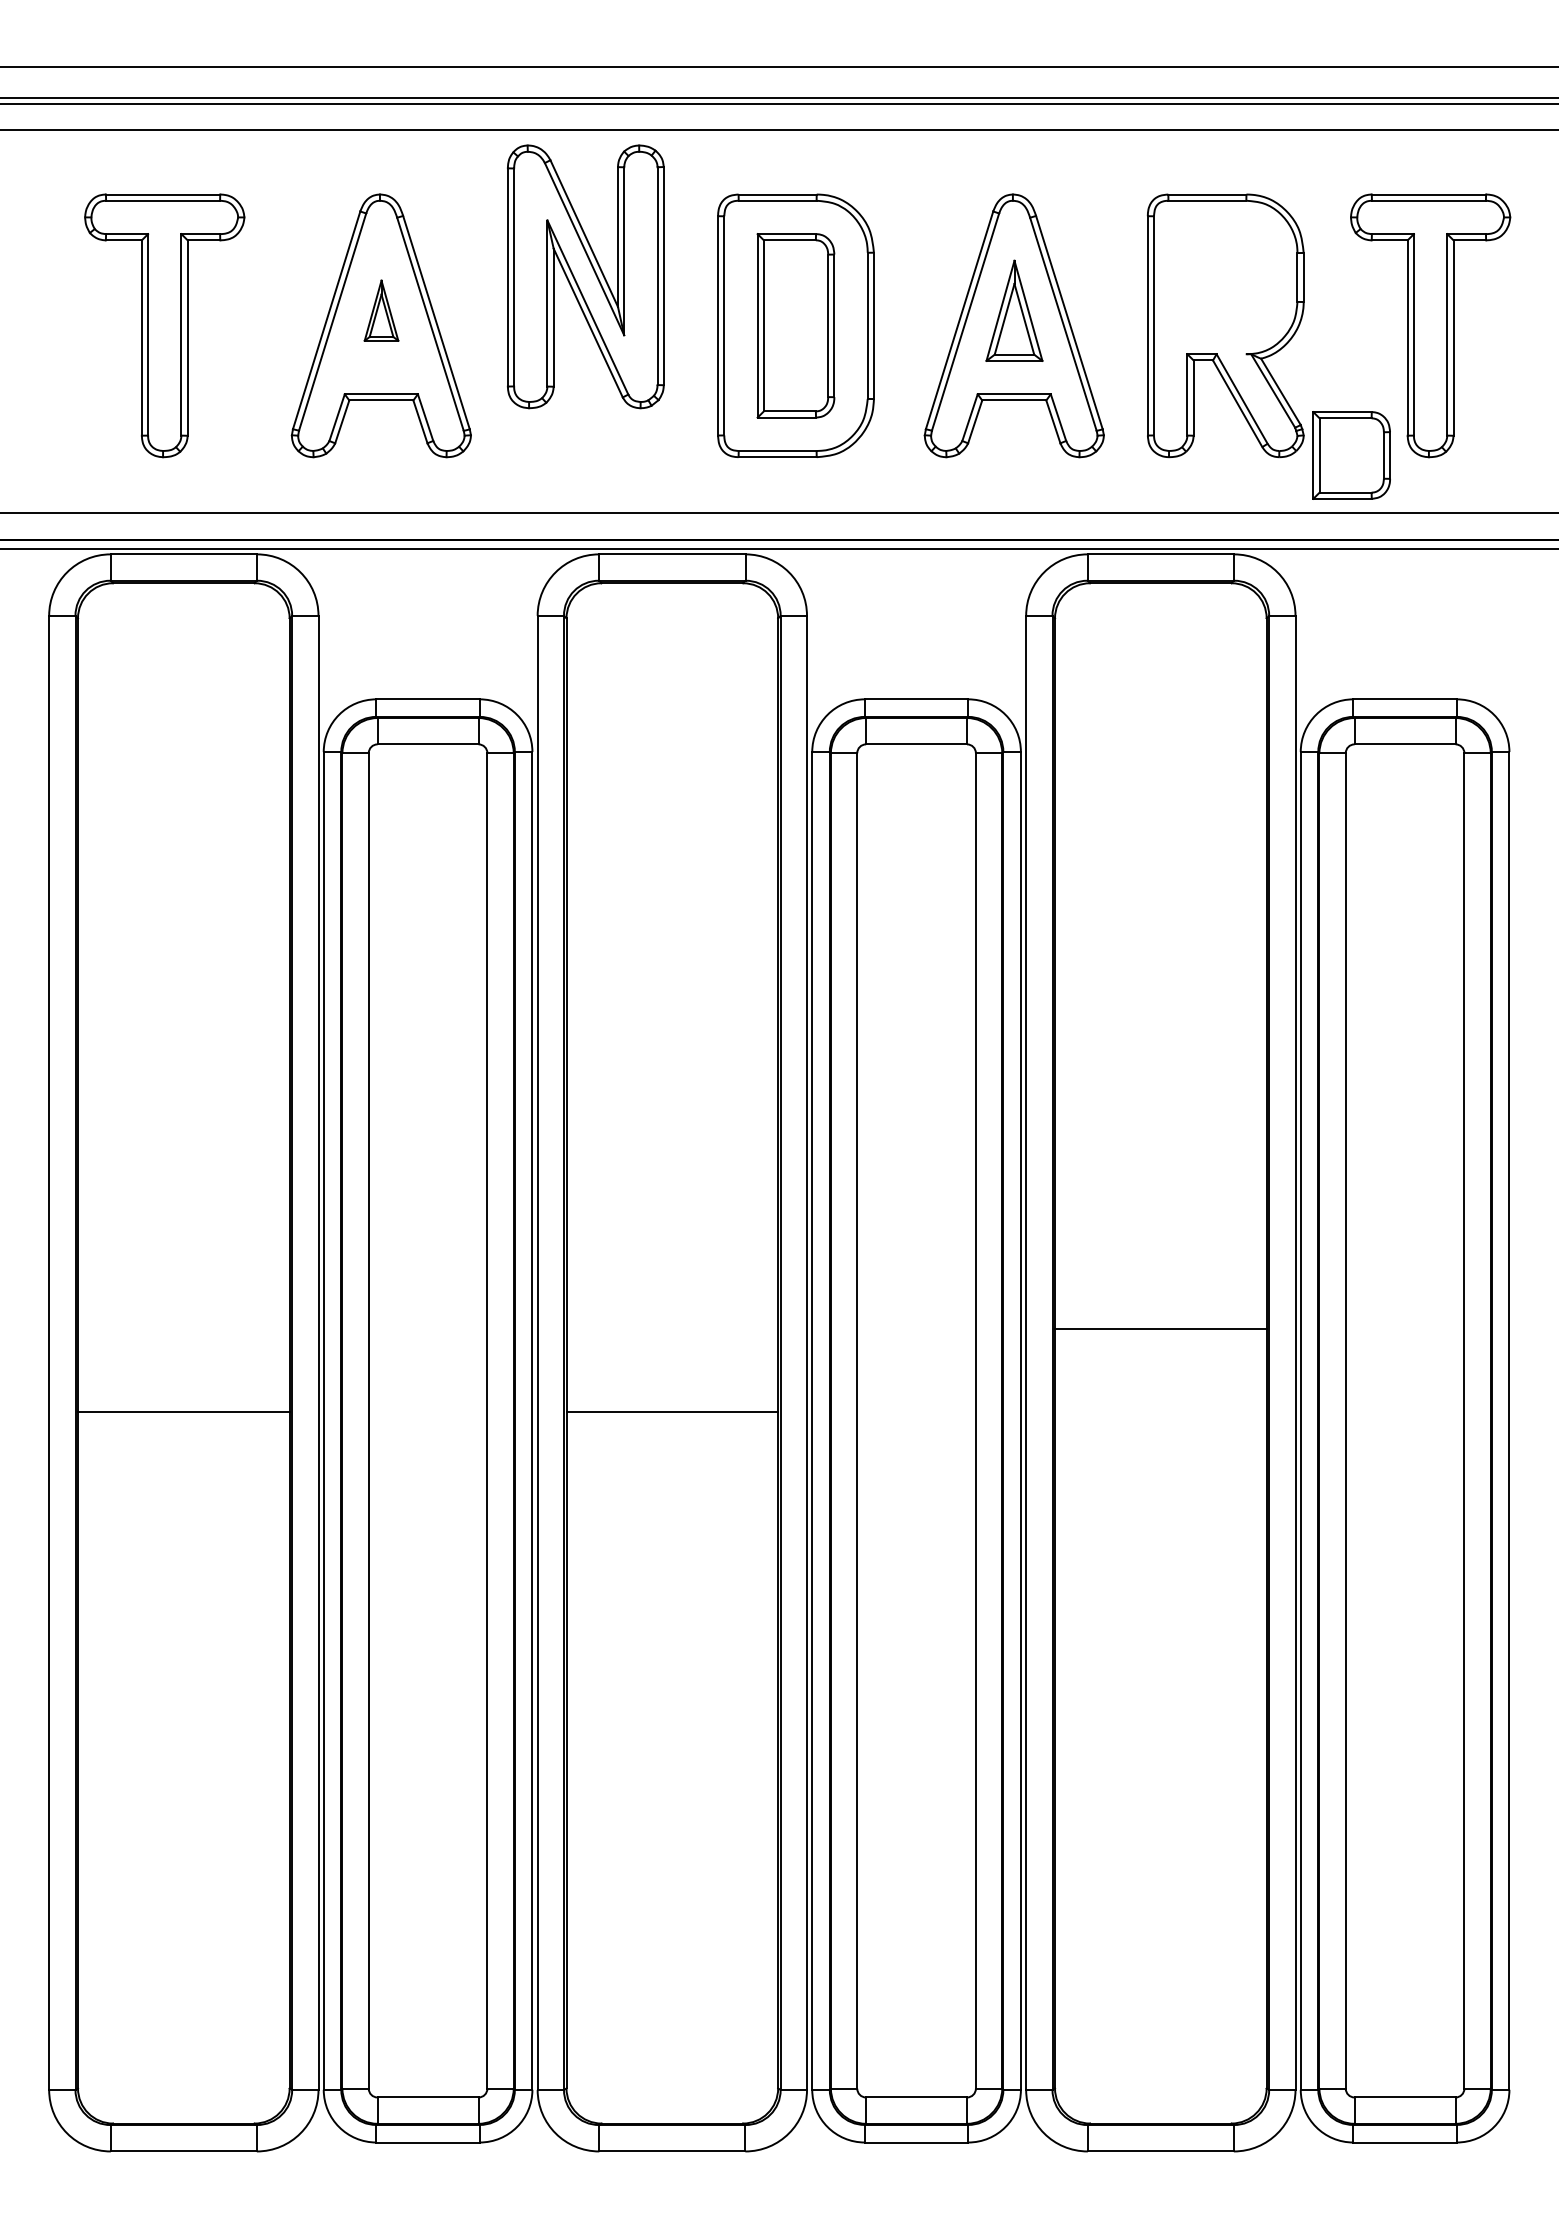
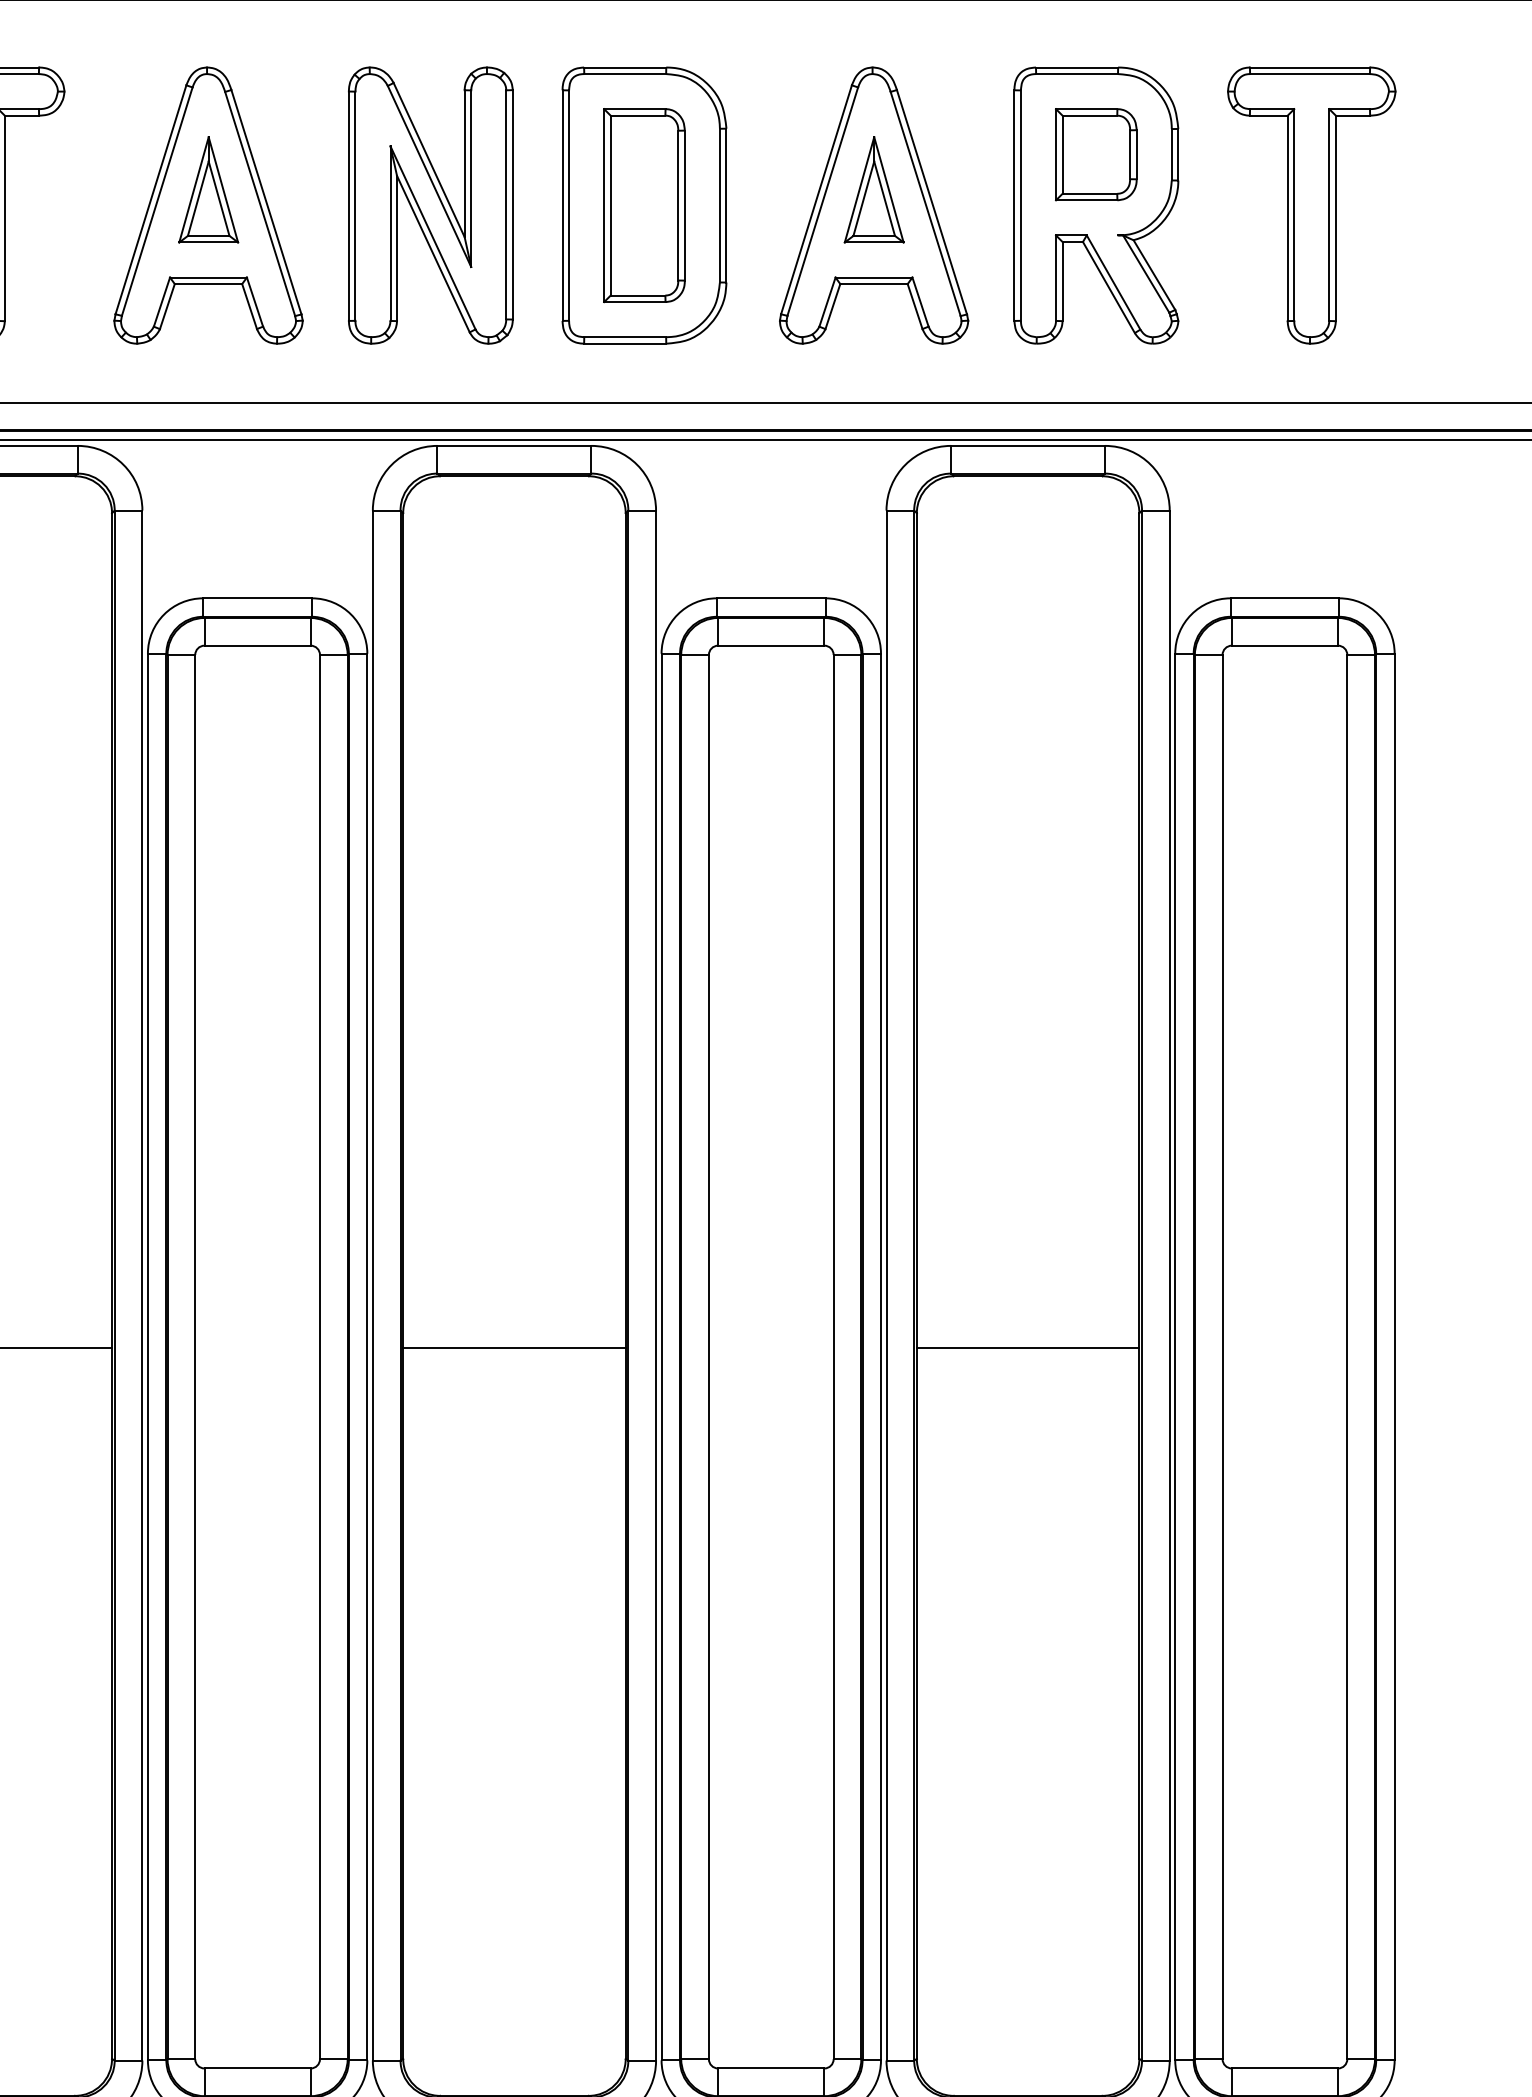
part: (585, 276) -> (430, 205), moved
part: (381, 310) -> (208, 189), size x1.67
part: (1351, 455) -> (1096, 154), moved
line: (1160, 1328) -> (1027, 1347), moved

